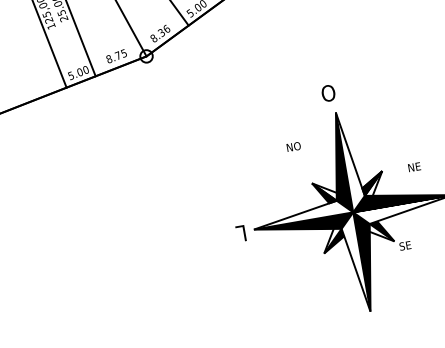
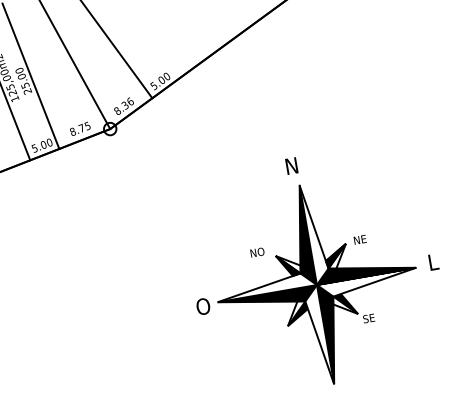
text: (327, 92) -> (291, 165), O -> N
text: (293, 146) -> (257, 252), moved
text: (413, 166) -> (359, 239), moved
text: (239, 232) -> (203, 305), L -> O

